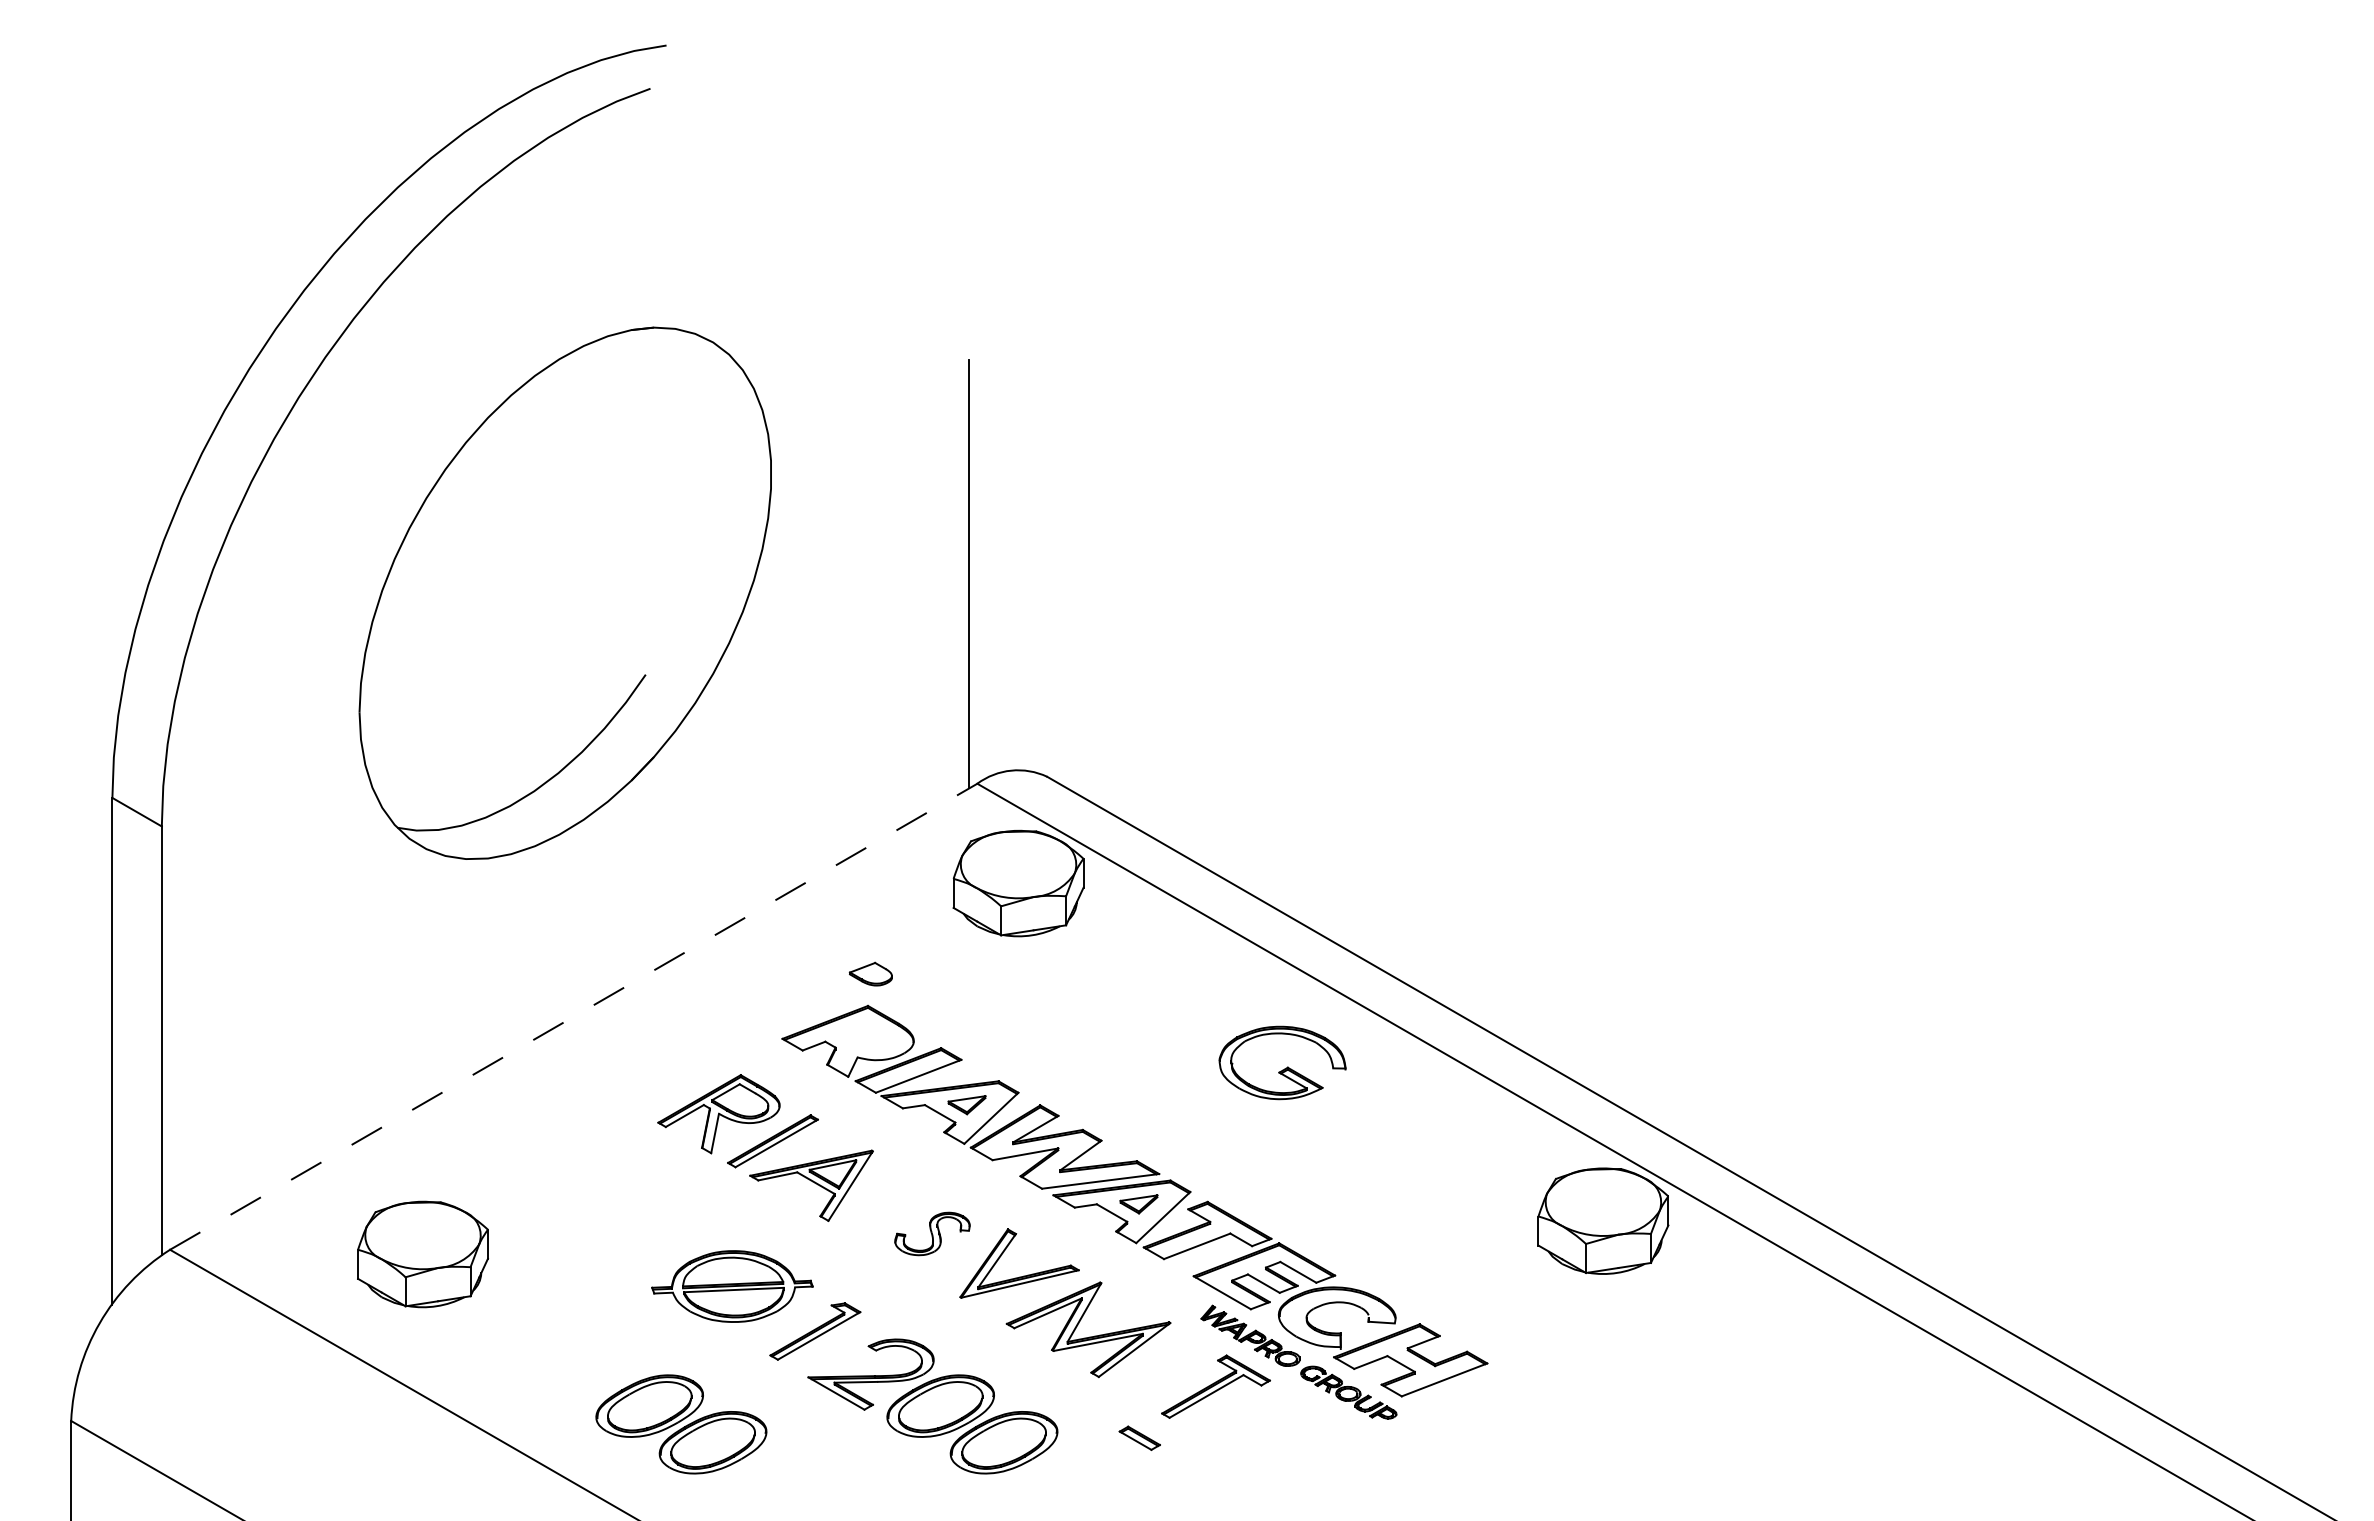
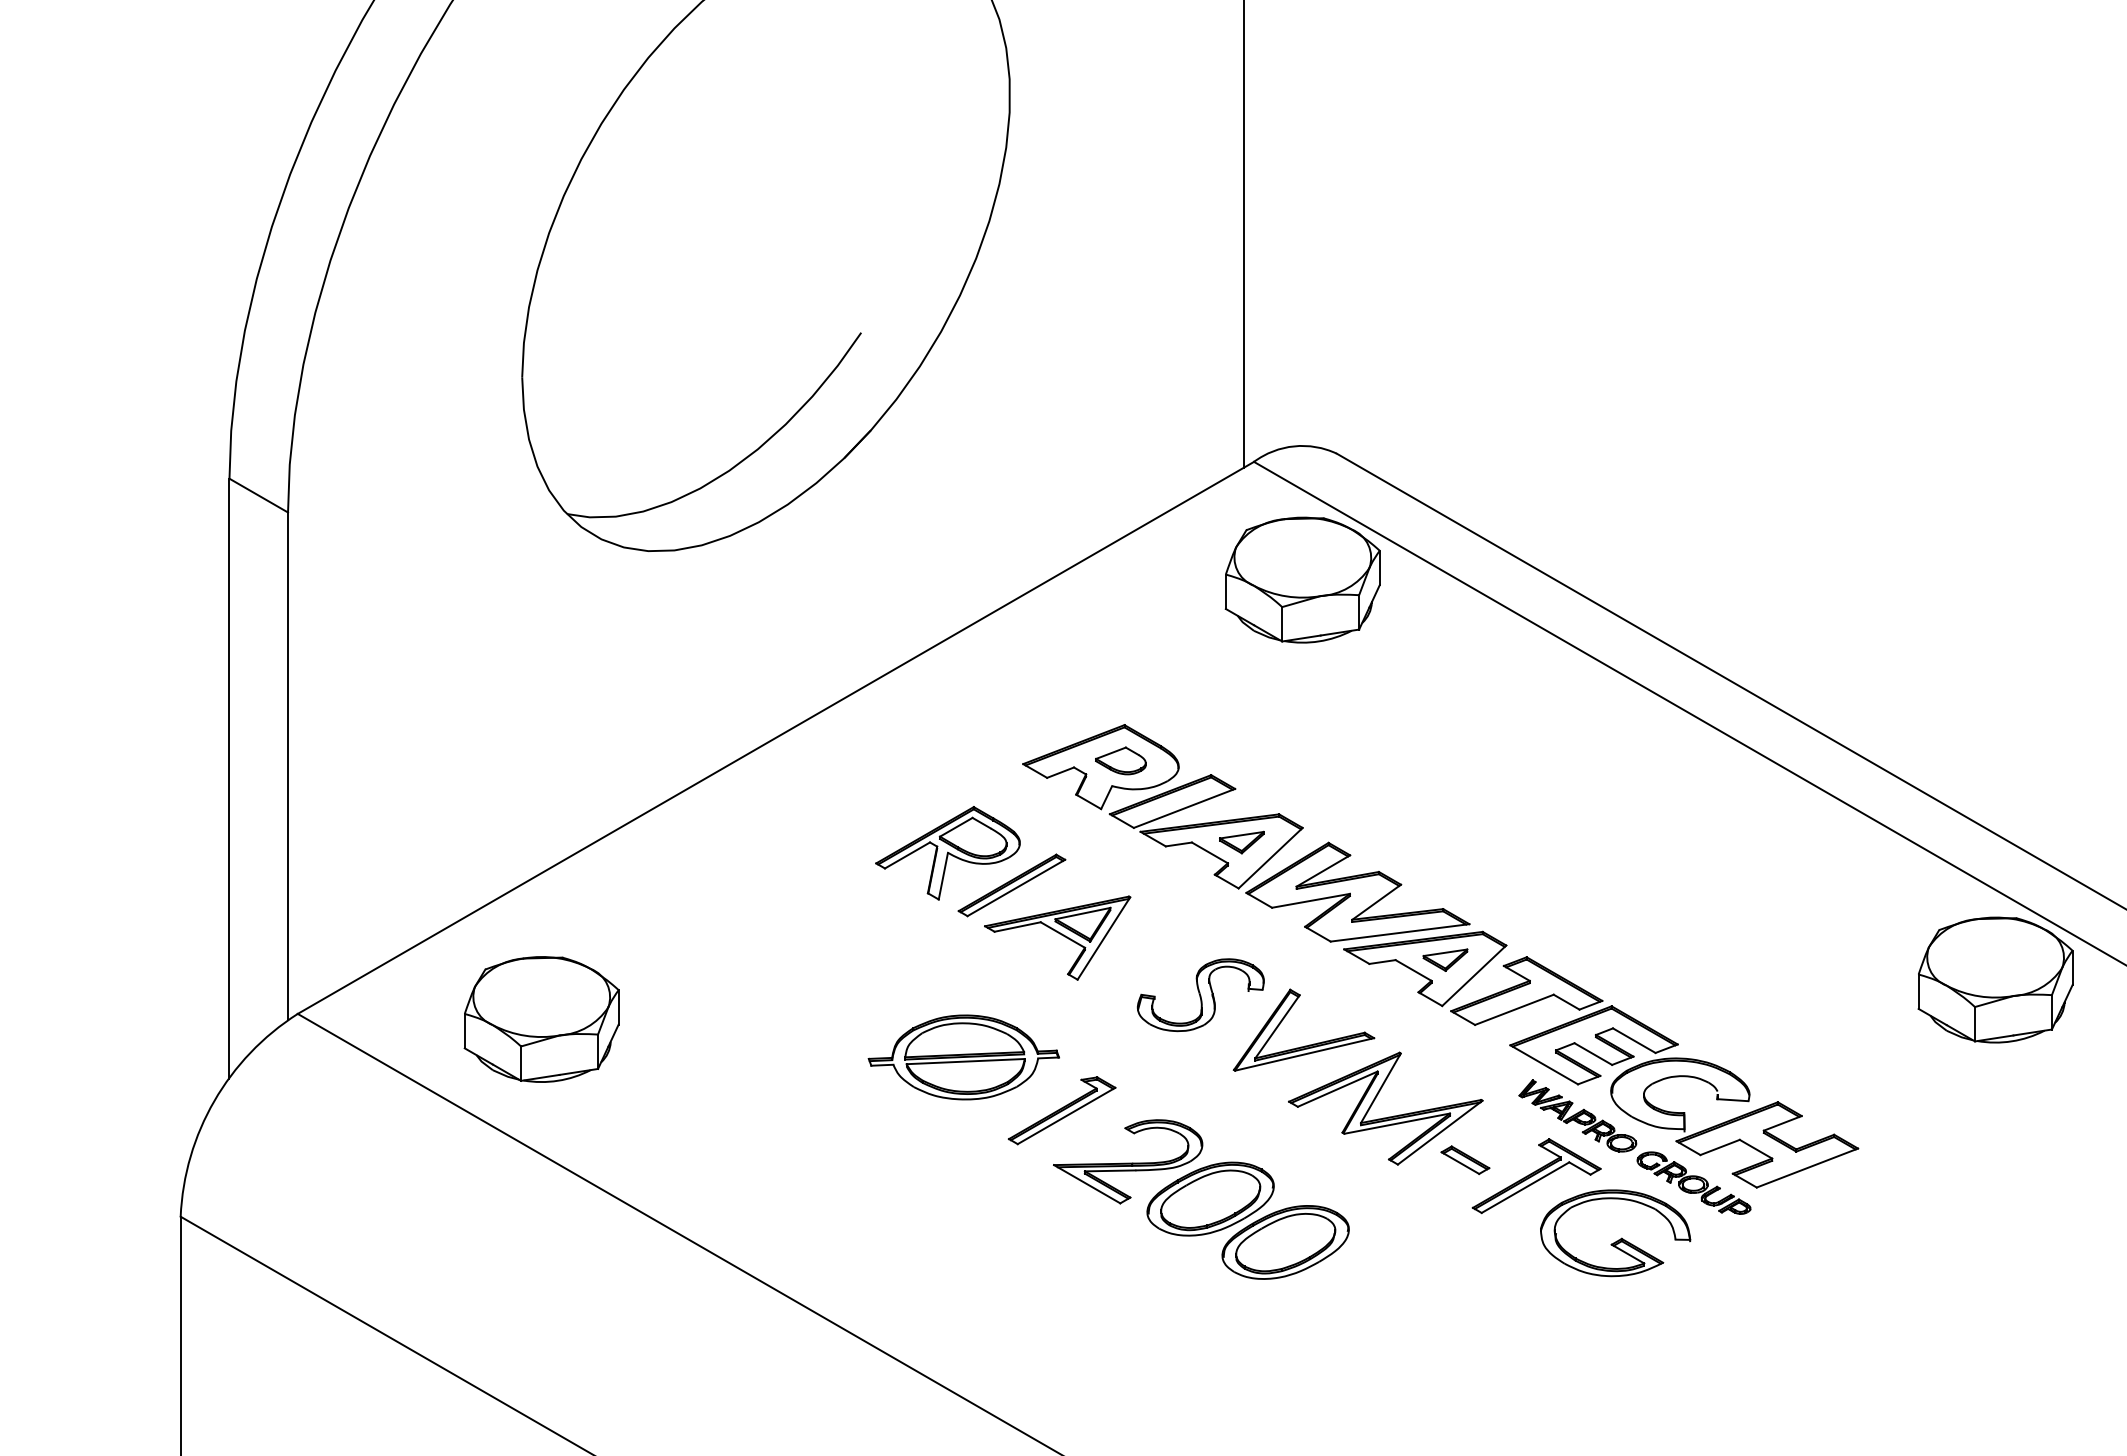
part: (870, 973) -> (1120, 760), moved
line: (574, 1016) -> (776, 737), dashed -> solid
part: (1284, 1068) -> (1617, 1239), moved
part: (932, 1233) -> (1200, 994), size x1.43
part: (422, 1254) -> (541, 1019), moved
part: (681, 1424) -> (903, 1220), removed
part: (1139, 1437) -> (1465, 1159), moved

